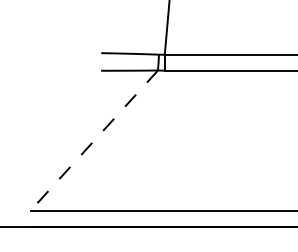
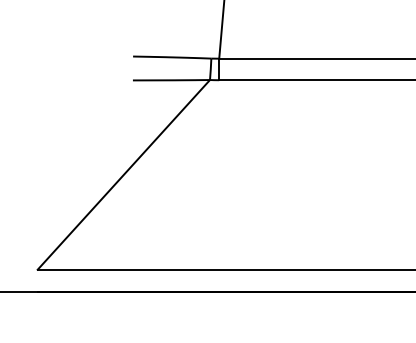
line: (94, 140) -> (123, 175), dashed -> solid

